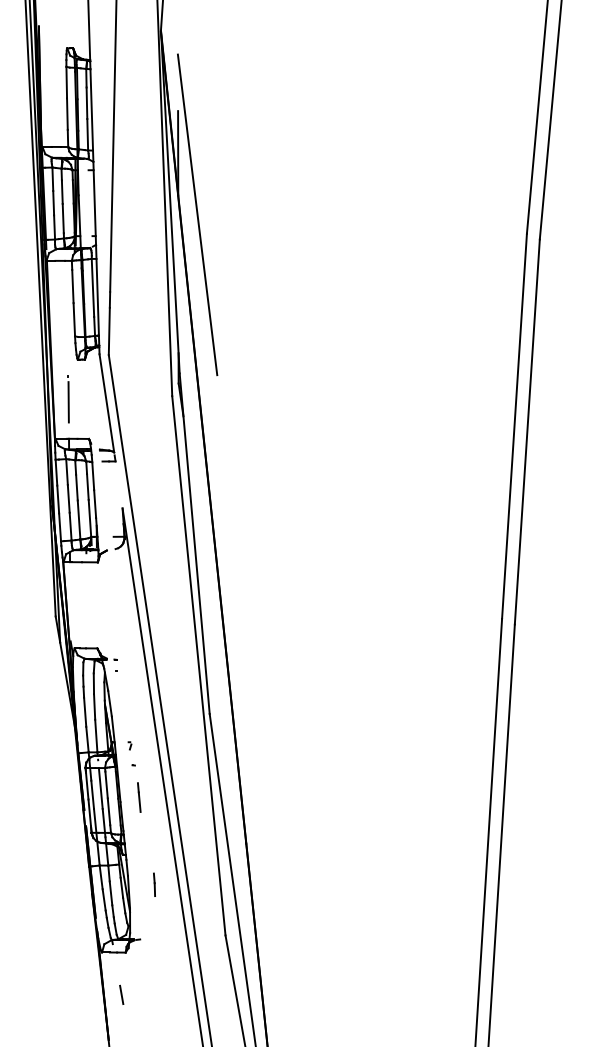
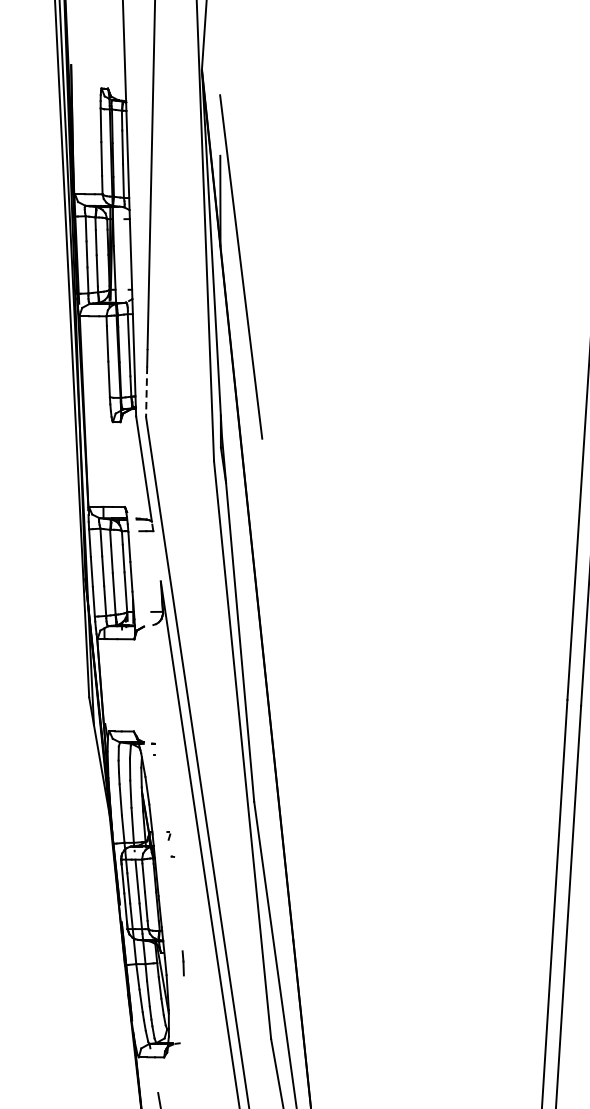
line: (109, 331) -> (146, 391), solid -> dashed
line: (68, 402) -> (102, 468), removed
line: (139, 797) -> (178, 891), removed
line: (154, 884) -> (183, 962), moved

